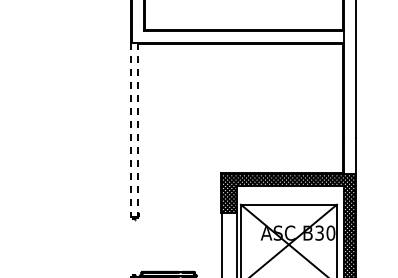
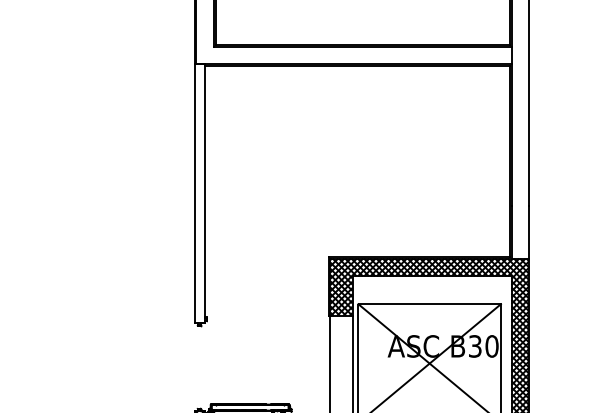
line: (130, 130) -> (194, 193), dashed -> solid
line: (137, 130) -> (204, 193), dashed -> solid

